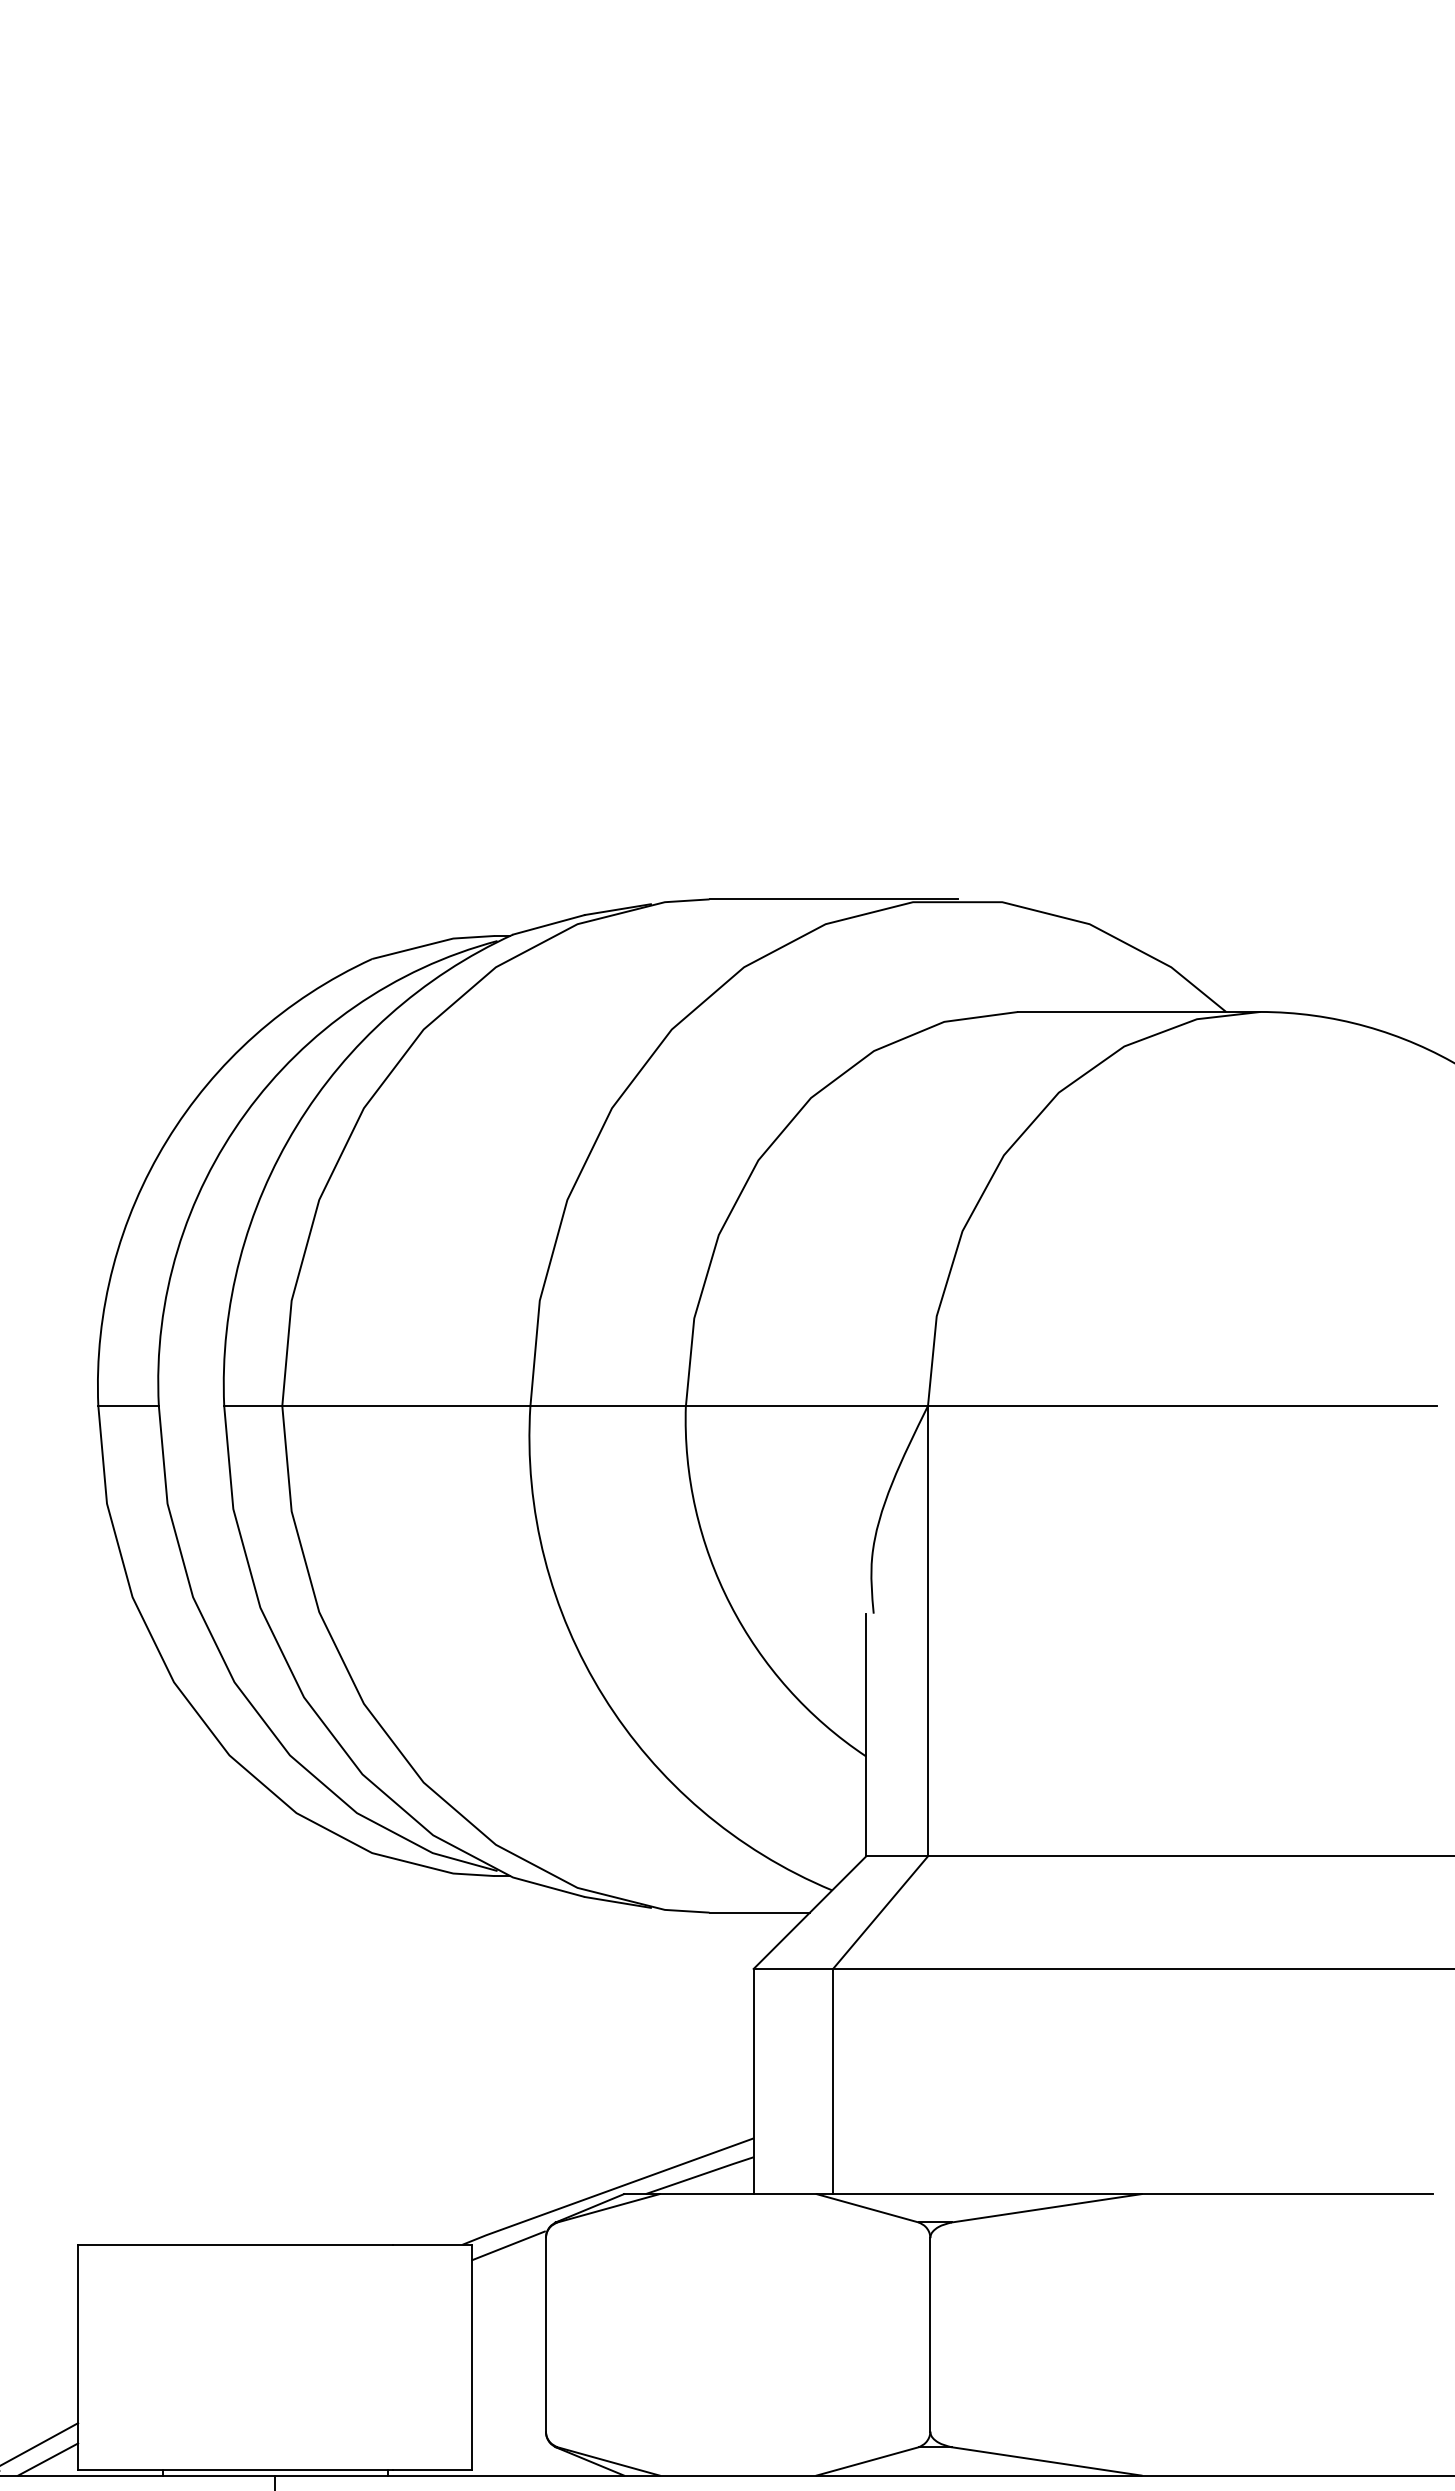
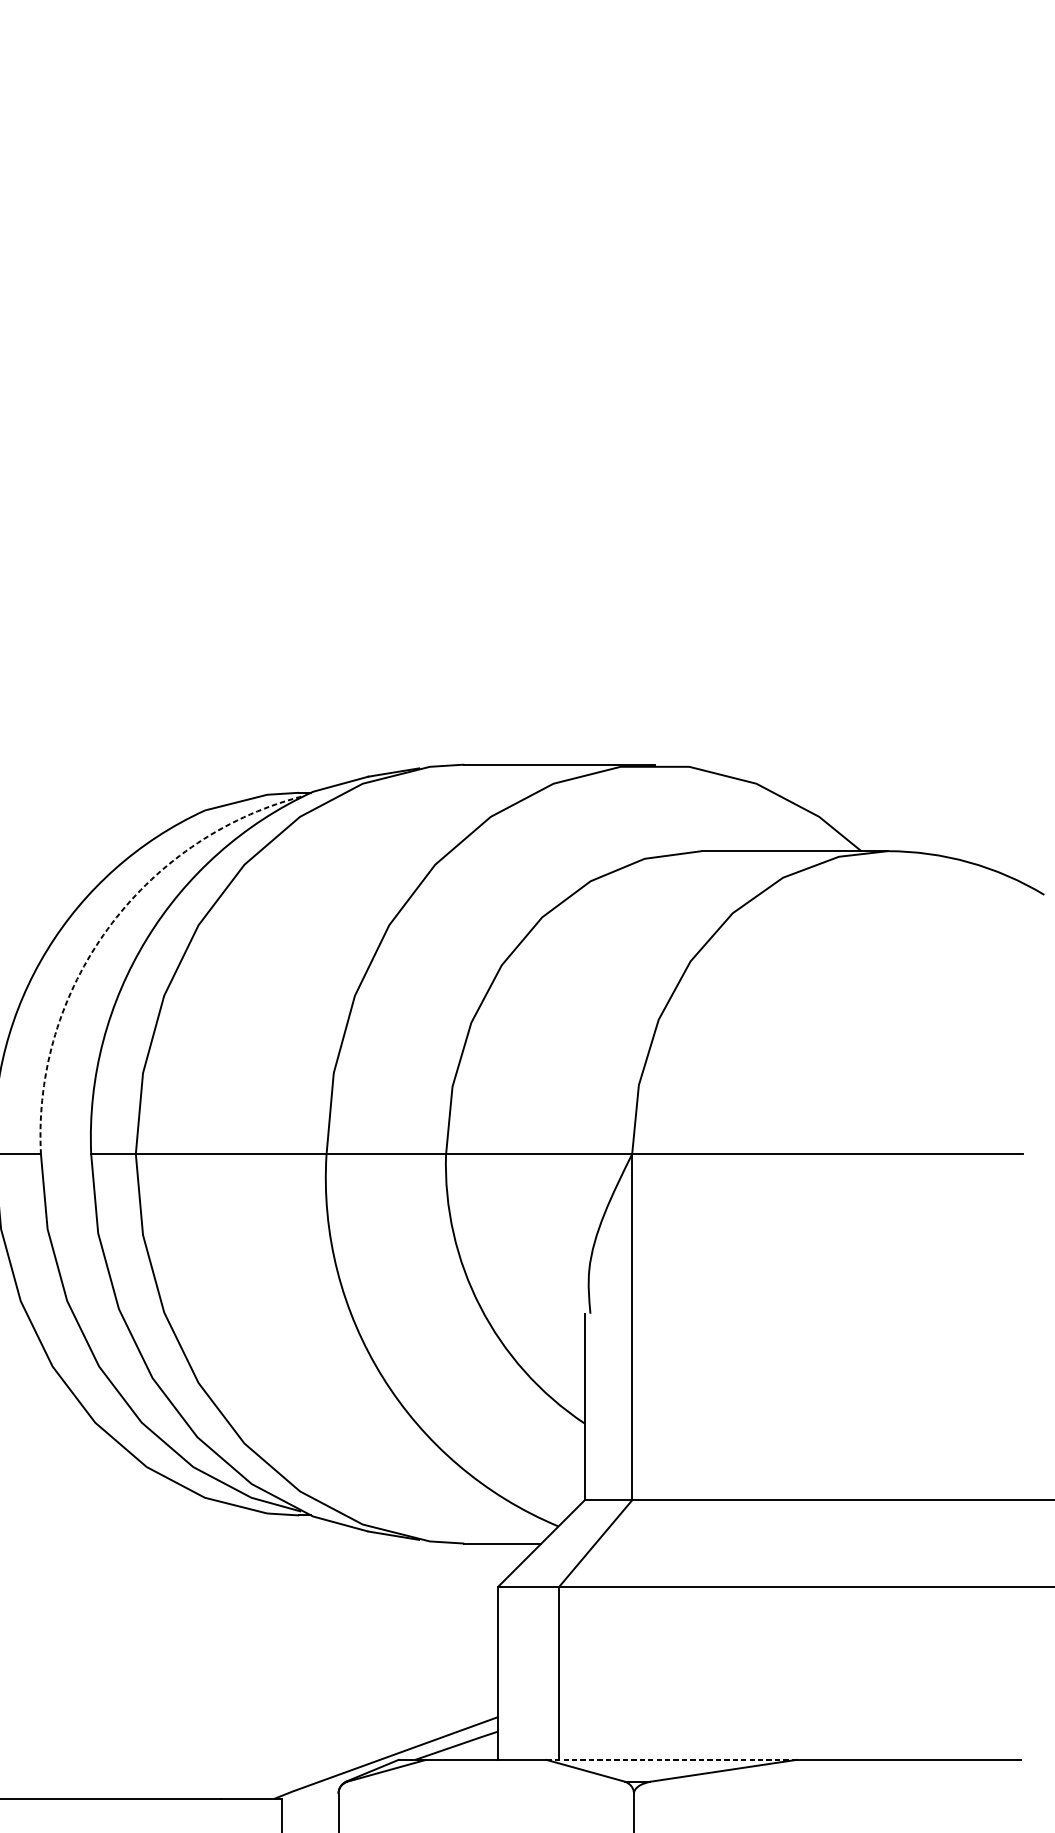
arc: (245, 1113) -> (107, 929), solid -> dashed
line: (979, 2194) -> (671, 1760), solid -> dashed
line: (508, 2245) -> (309, 1799), removed

